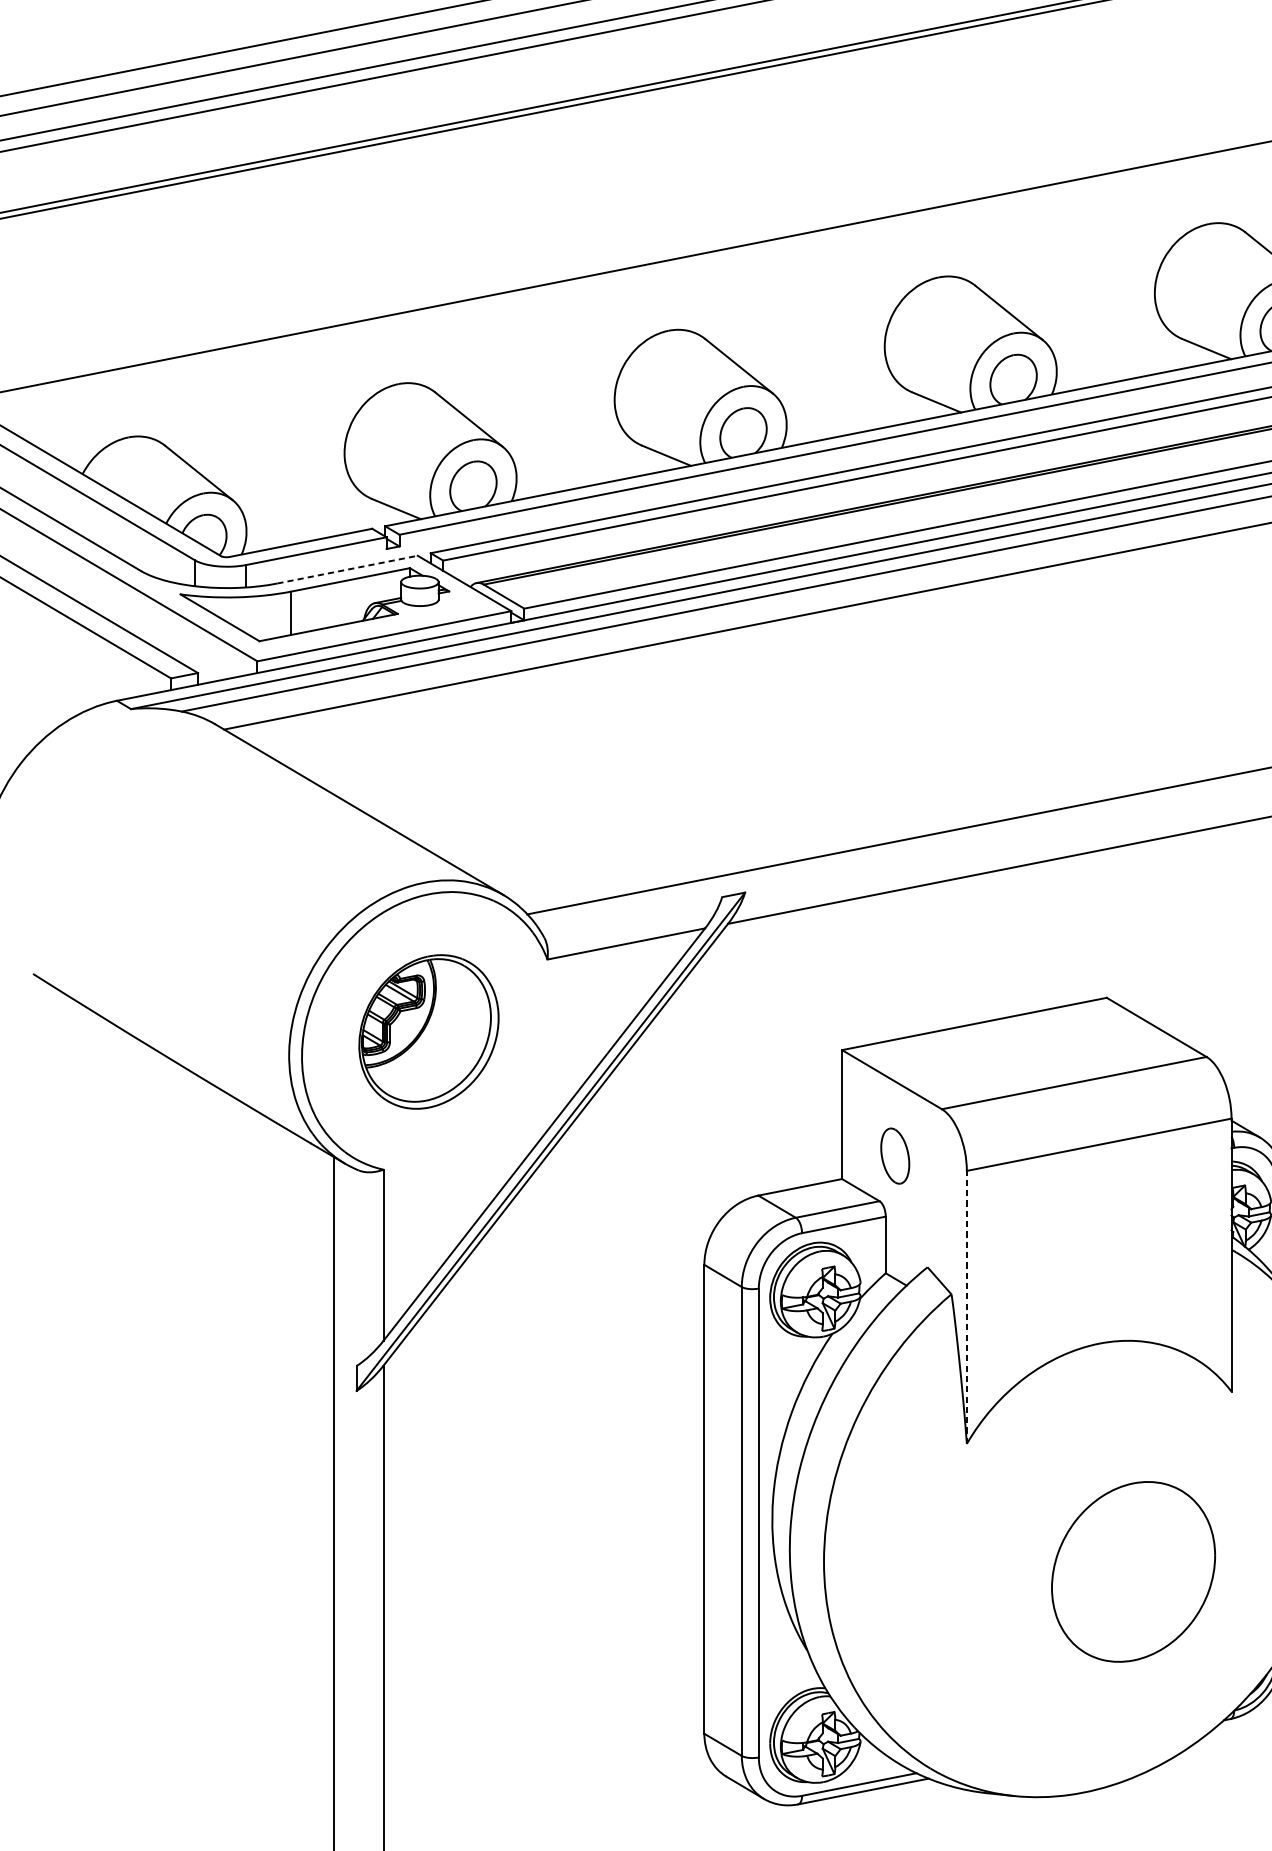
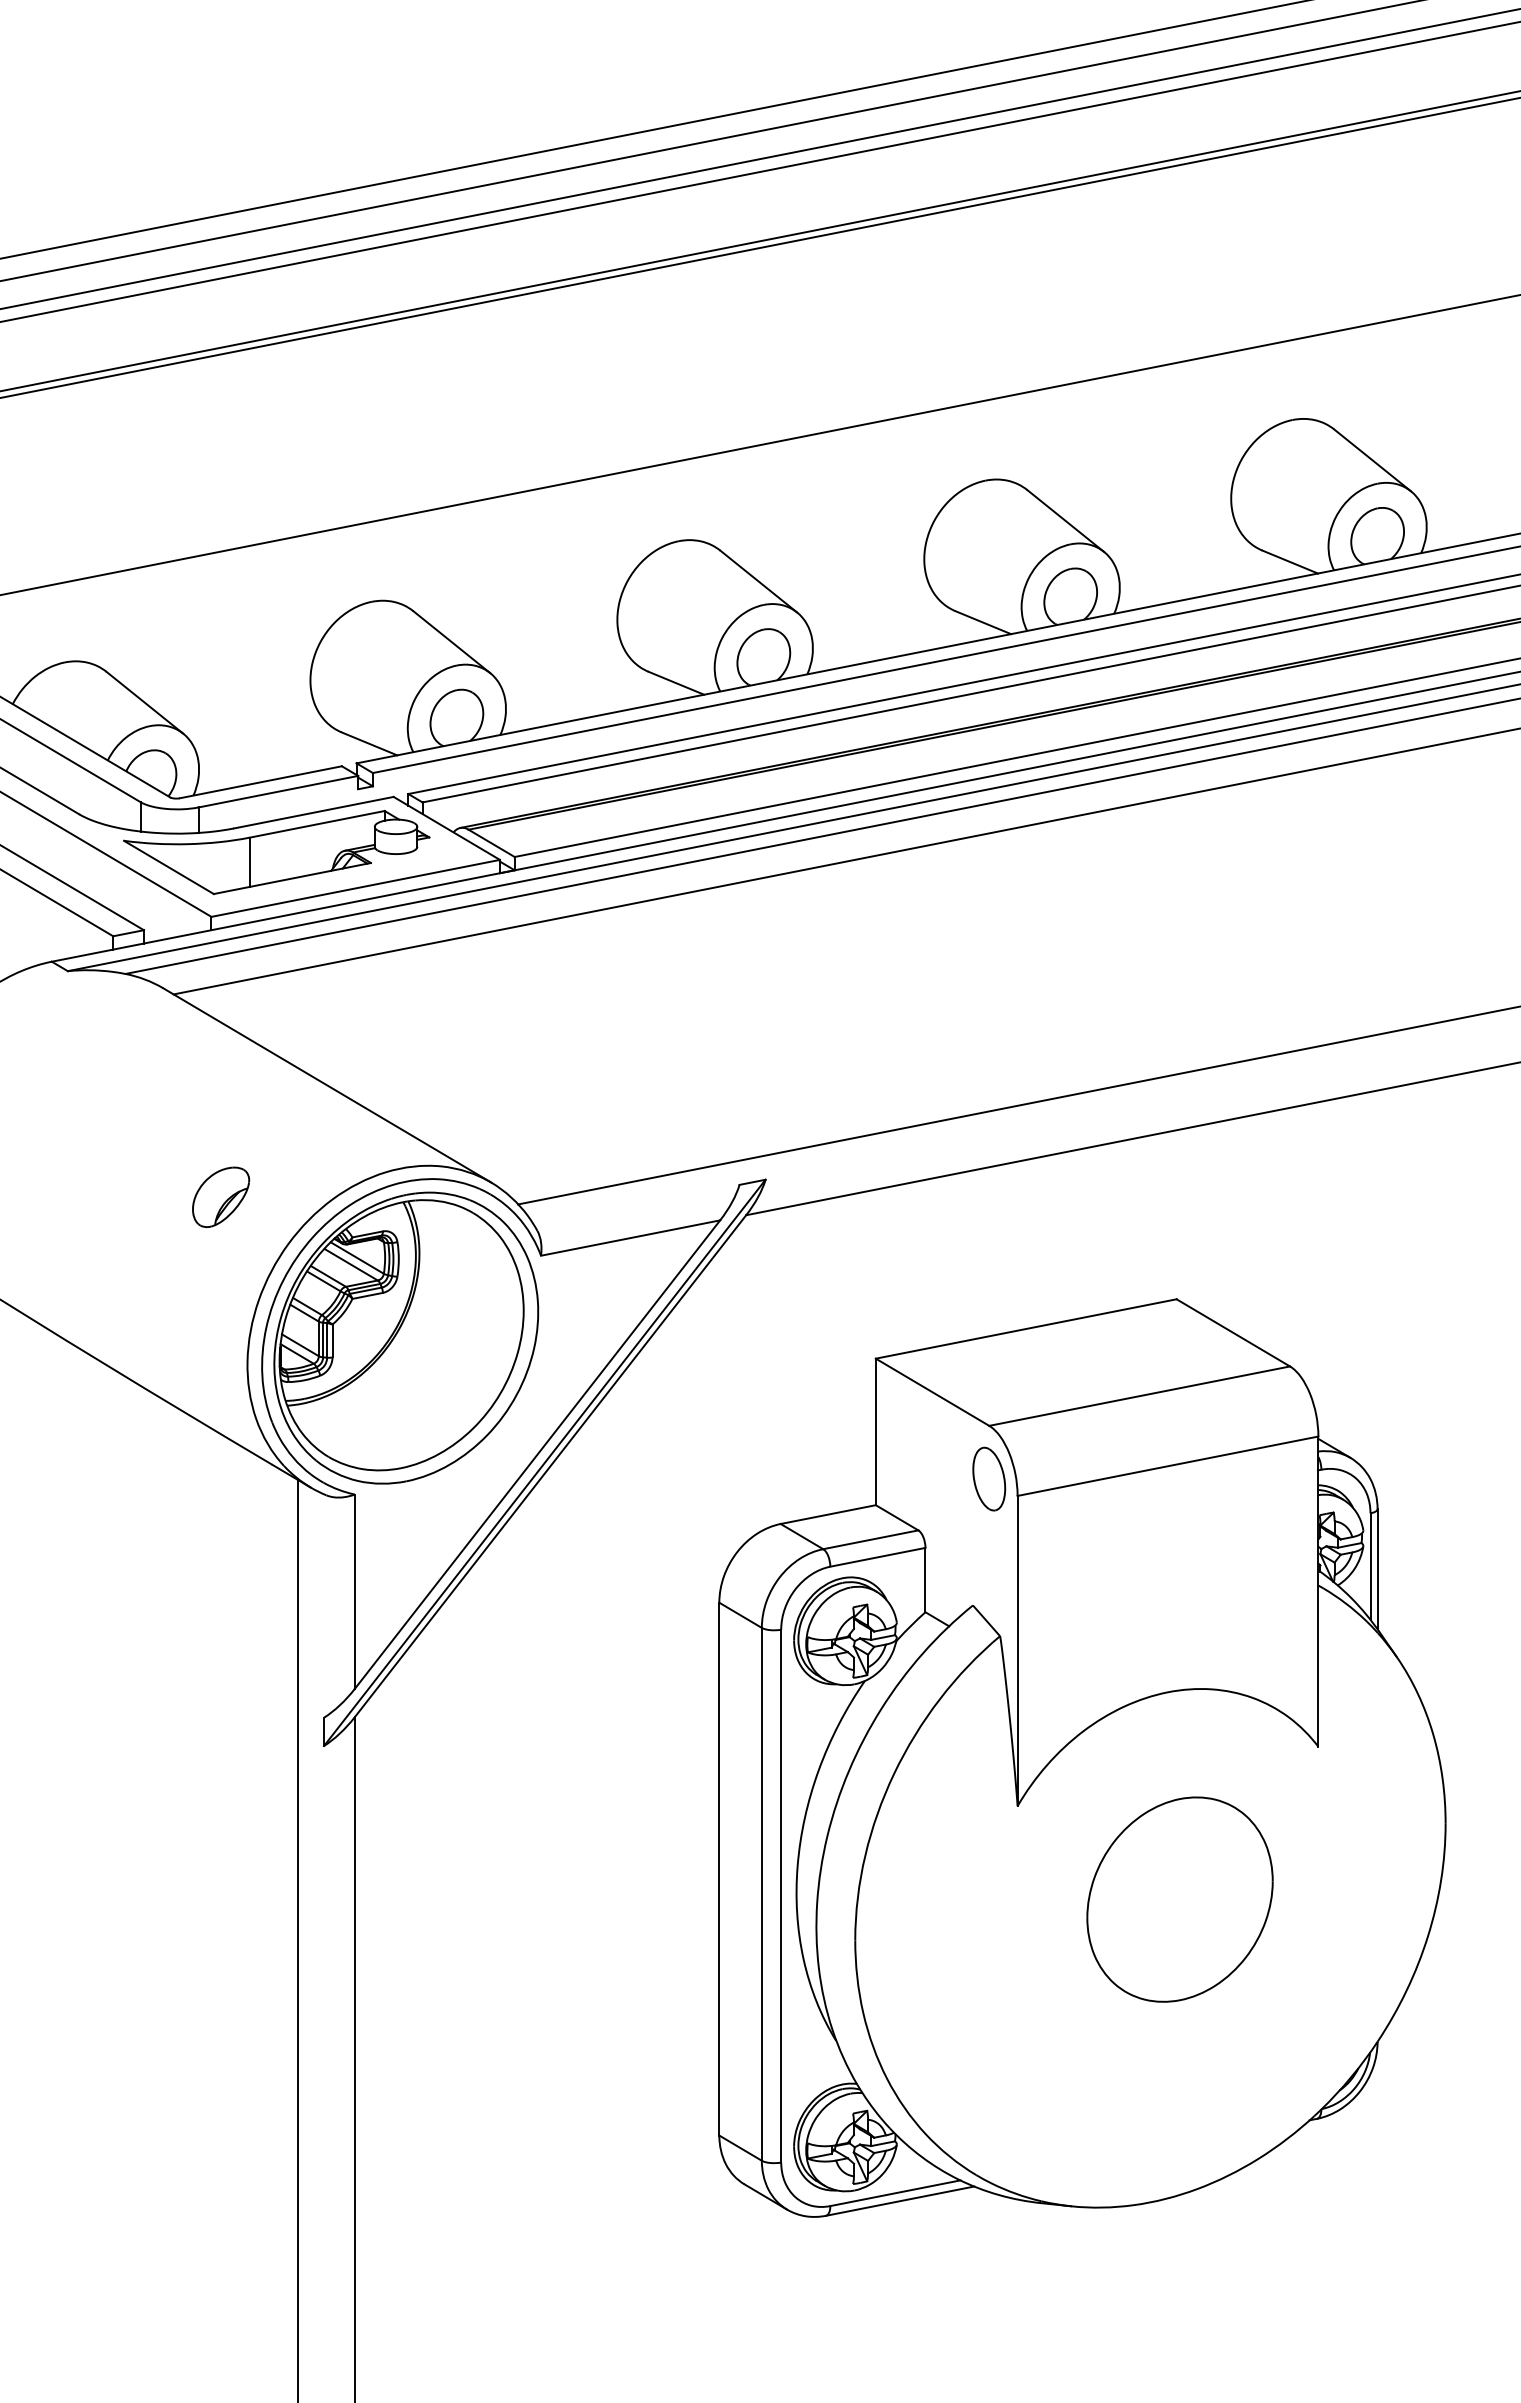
line: (348, 569) -> (314, 812), dashed -> solid
part: (266, 907) -> (221, 1196), added
part: (429, 1031) -> (406, 1337), size x1.67
part: (895, 1155) -> (989, 1478), moved
line: (966, 1306) -> (1017, 1650), dashed -> solid
part: (1133, 1571) -> (1179, 1899), moved

